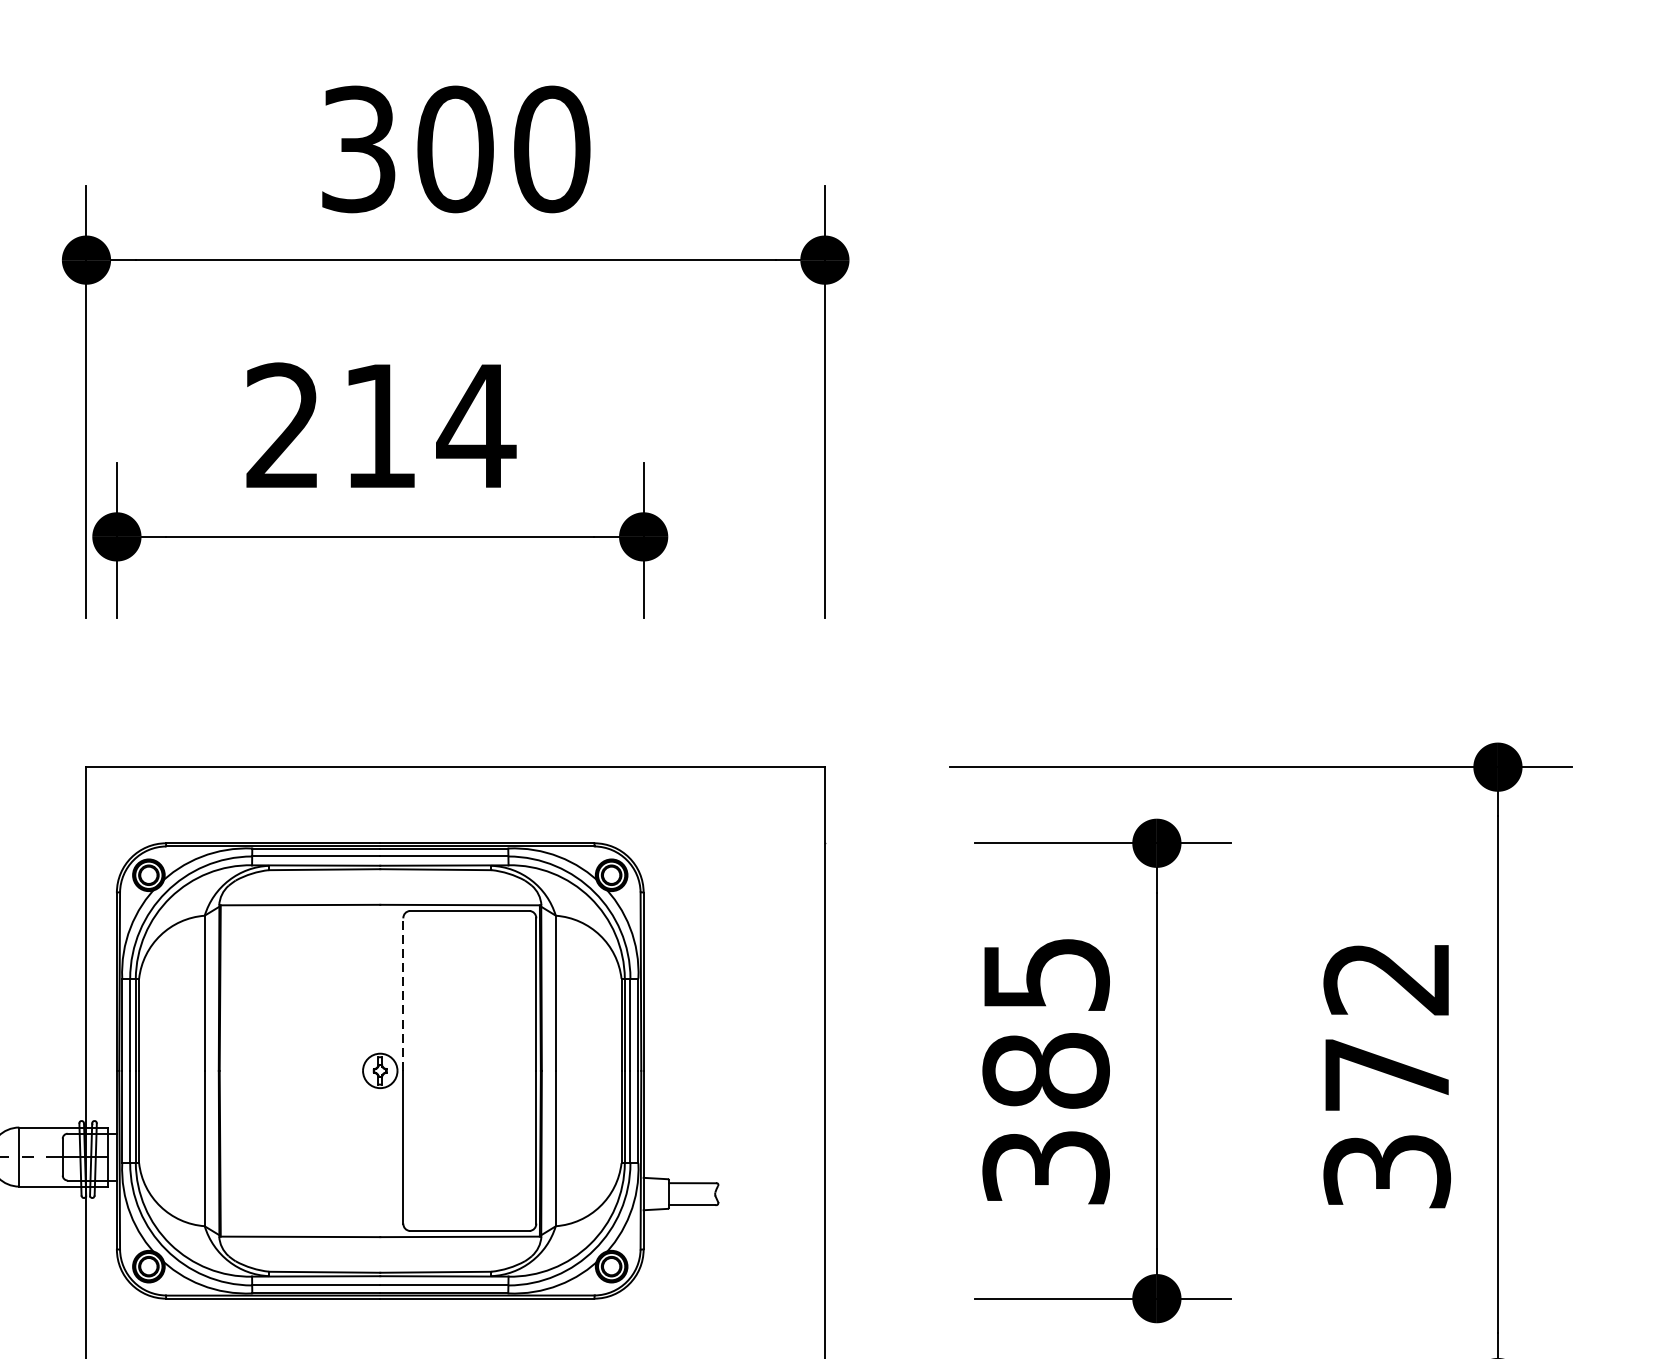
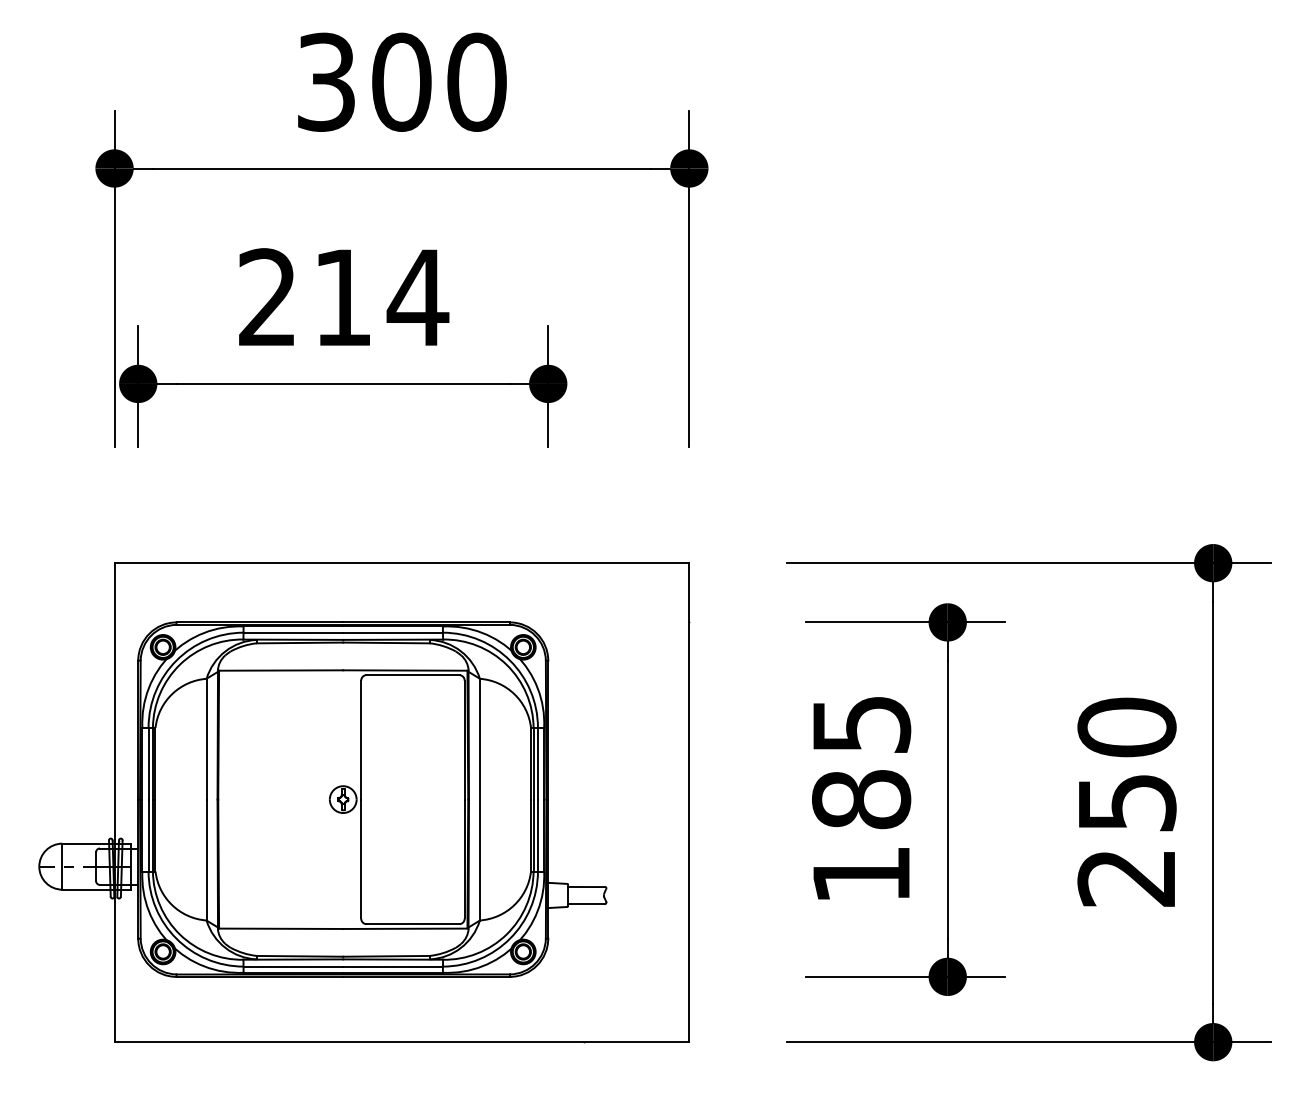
line: (403, 993) -> (361, 739), dashed -> solid
text: (1386, 1073) -> (1126, 801), 372 -> 250
text: (1046, 1167) -> (861, 874), 385 -> 185

